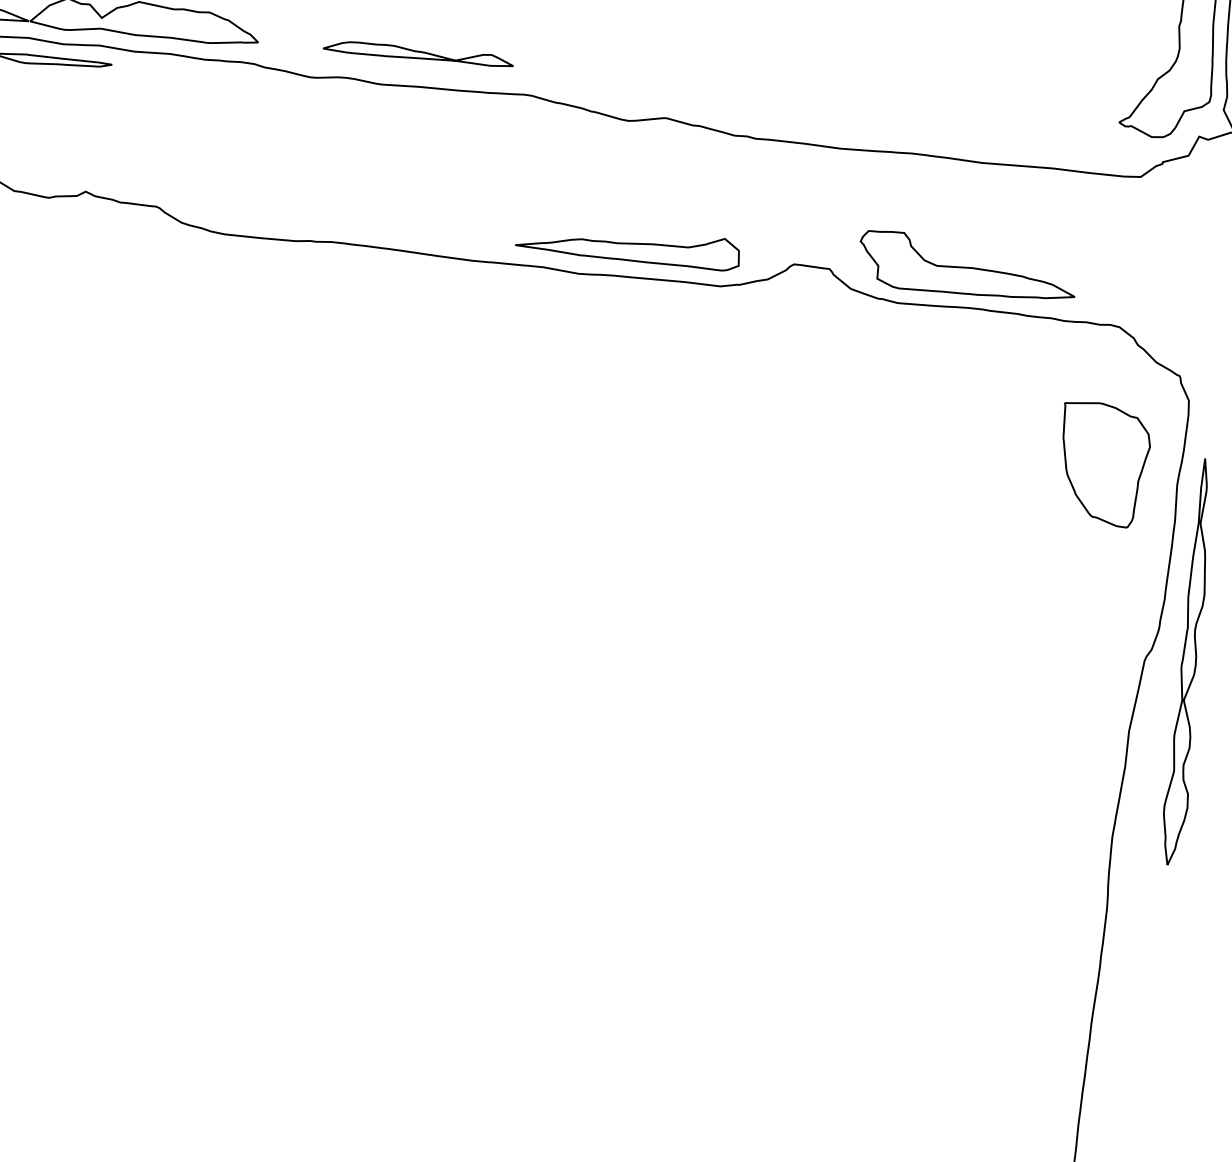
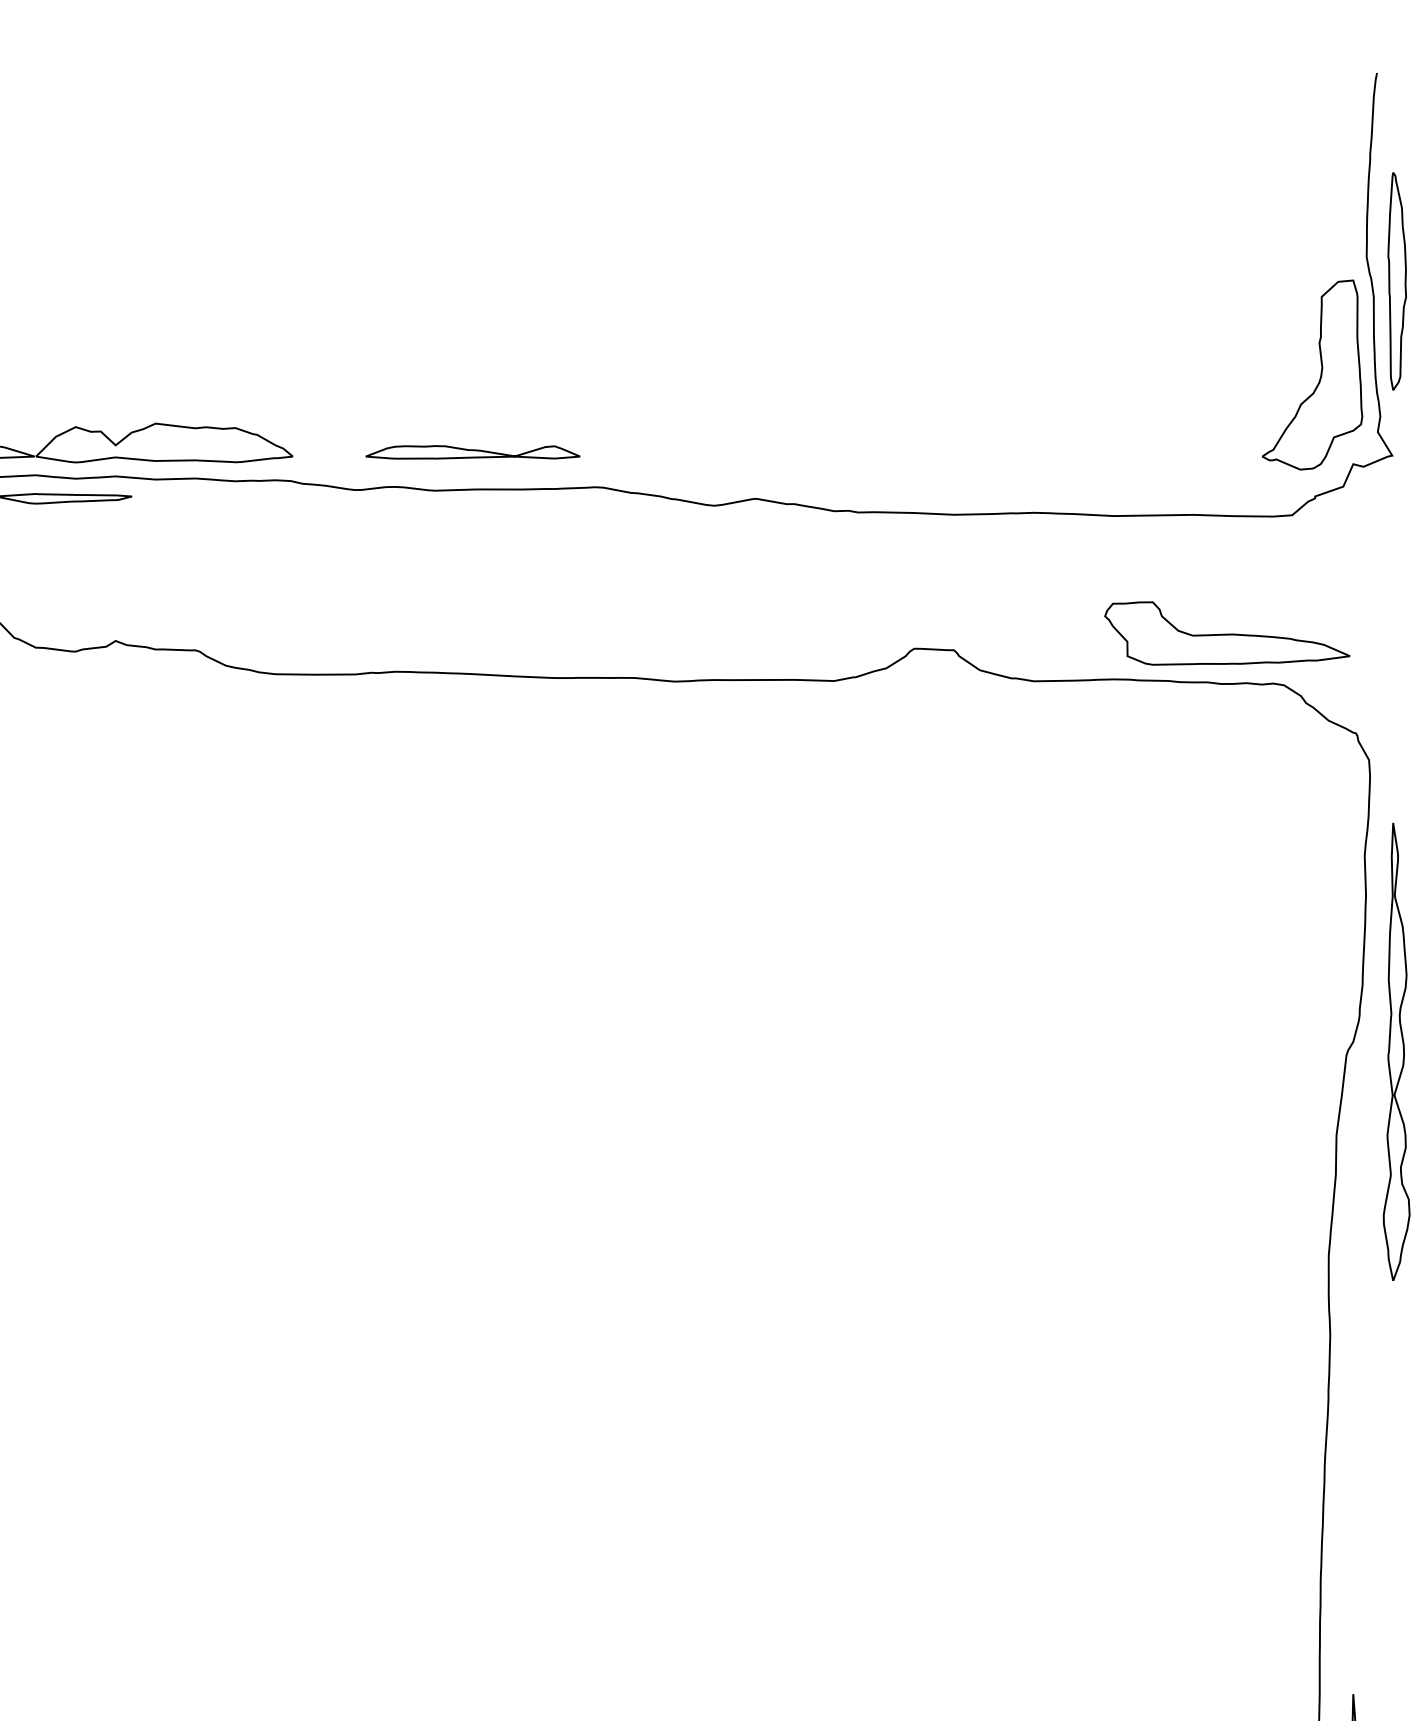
part: (627, 246) -> (726, 645), removed
part: (967, 266) -> (1227, 633), moved
part: (1103, 464) -> (1280, 840), removed

